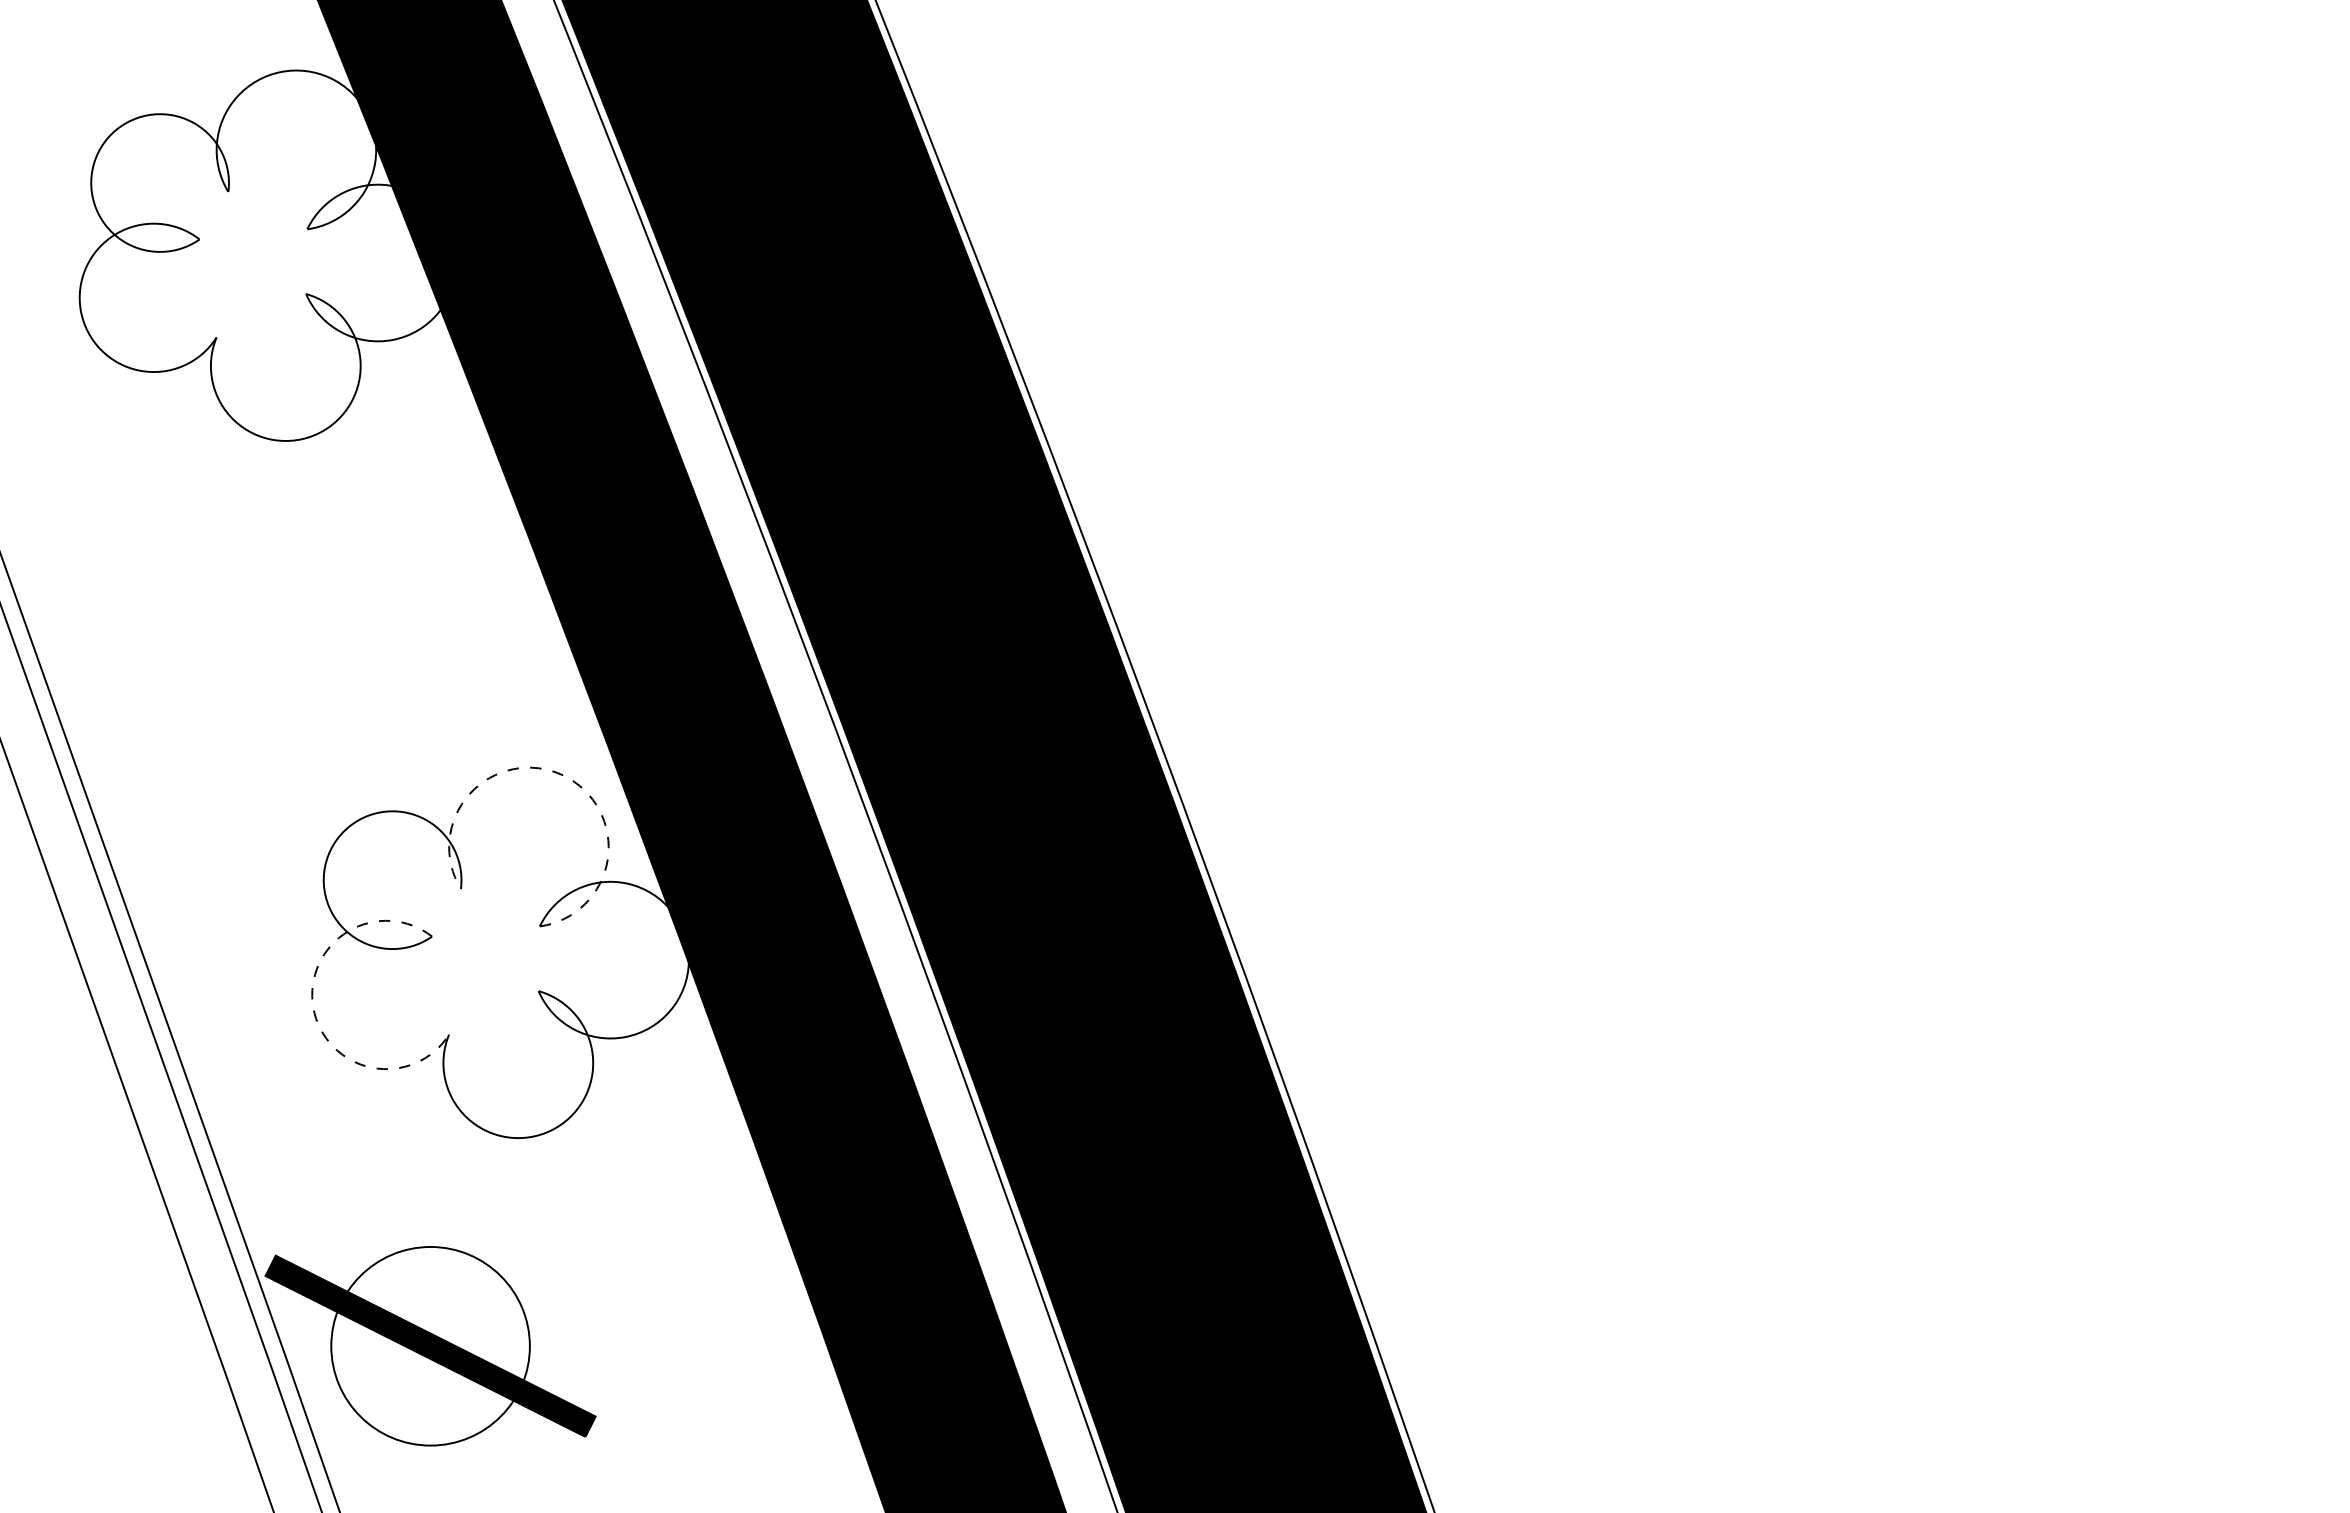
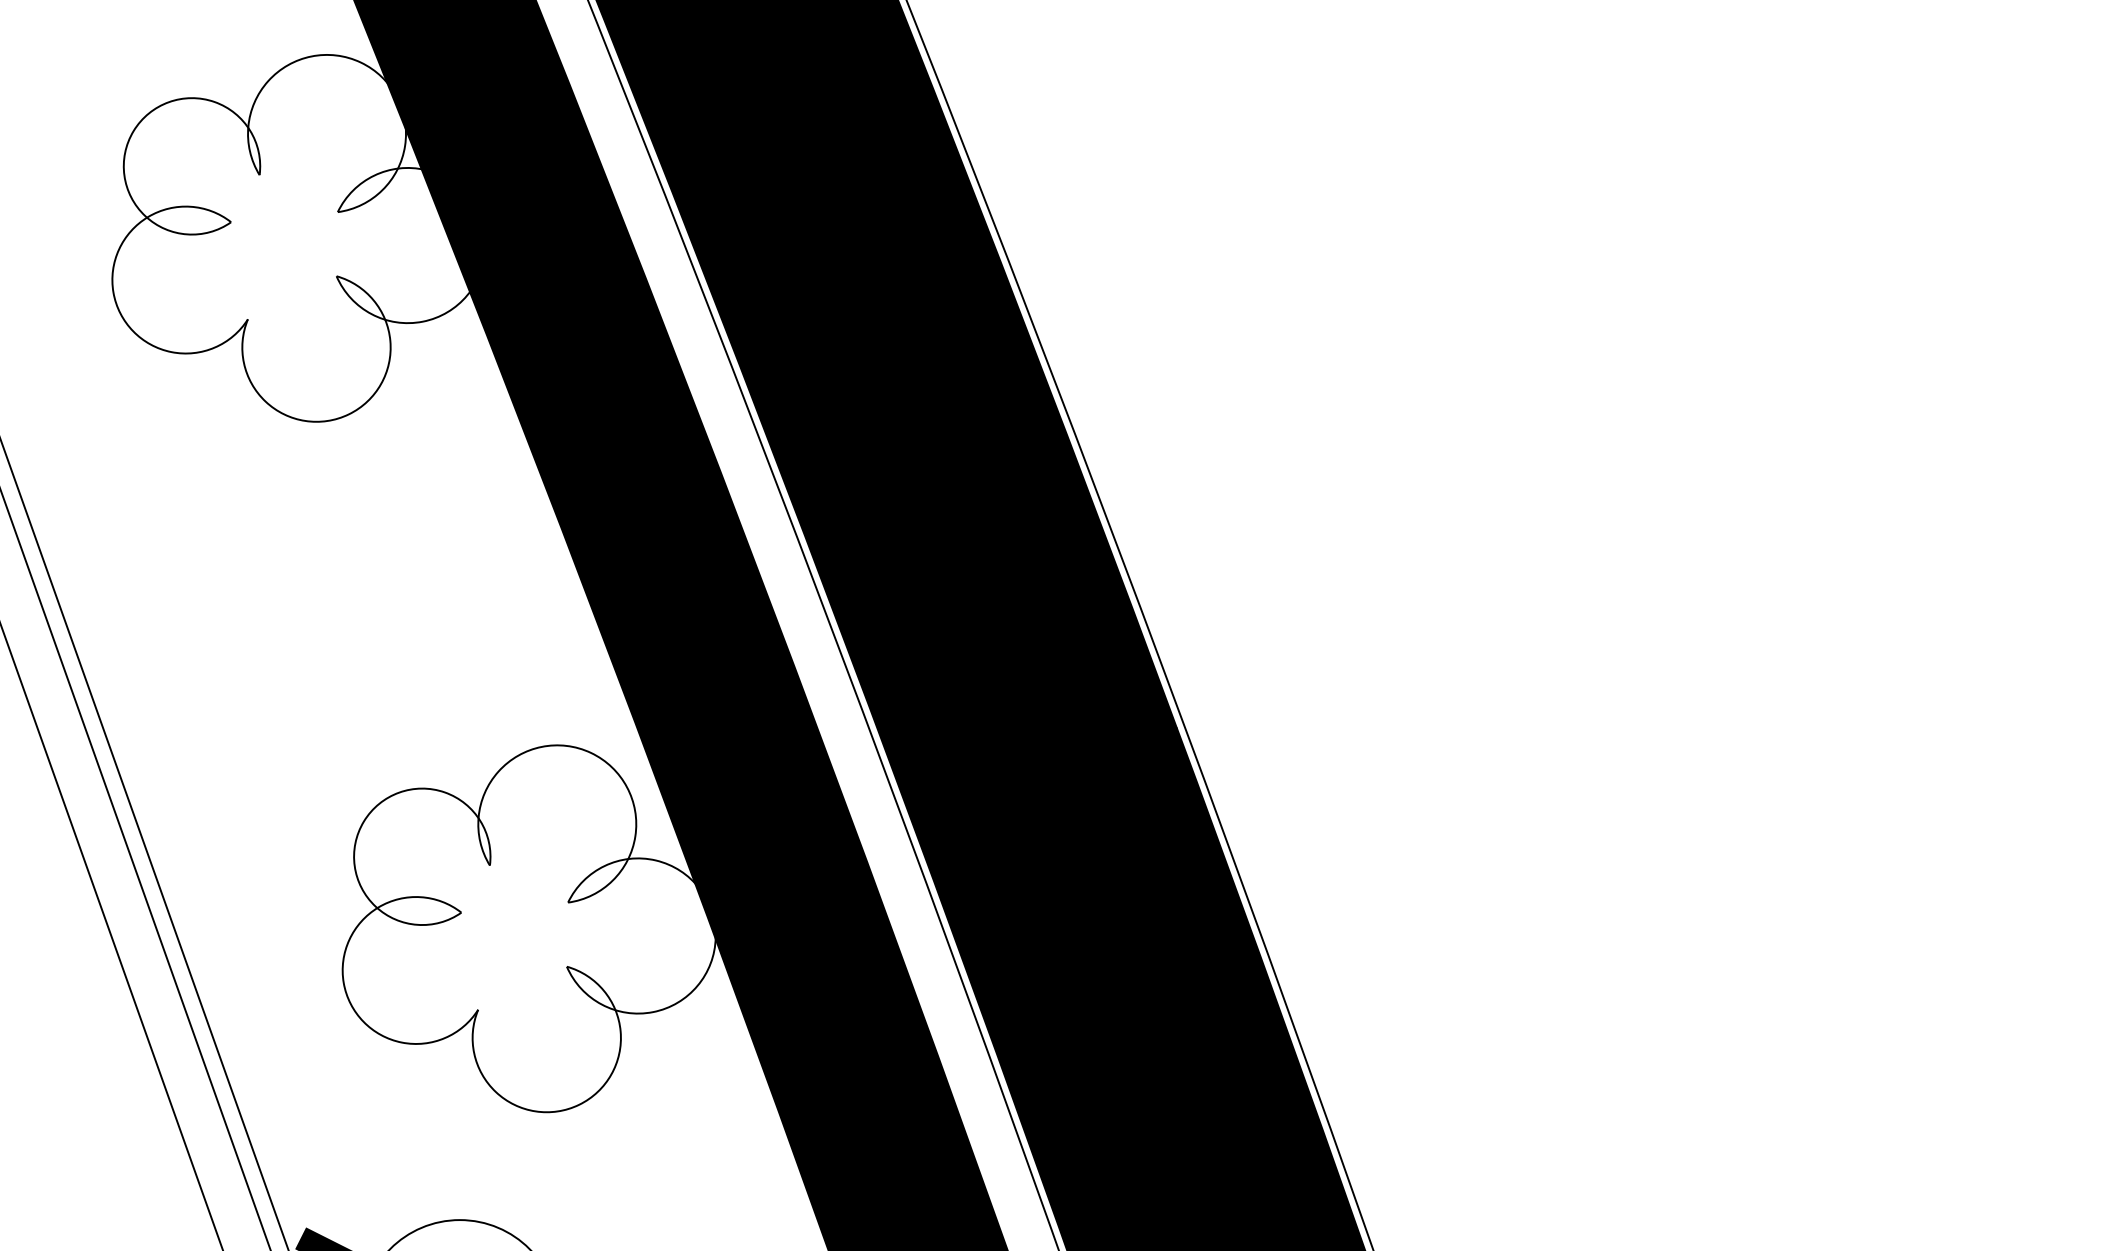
arc: (563, 775) -> (591, 753), dashed -> solid
arc: (313, 1007) -> (343, 982), dashed -> solid

